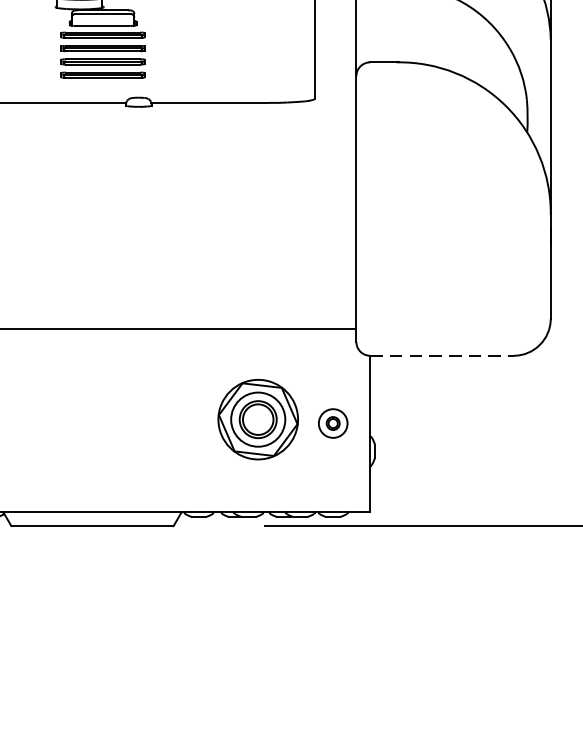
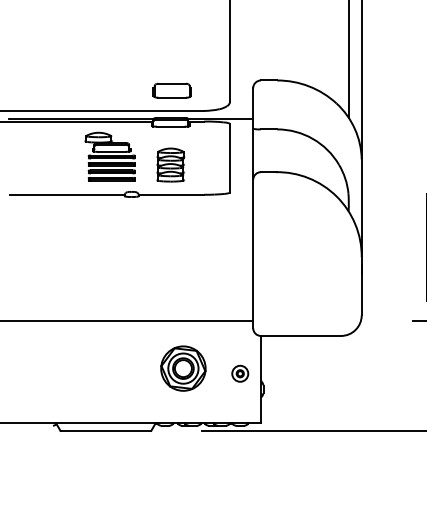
part: (208, 48) -> (170, 164), added
line: (442, 354) -> (301, 335), dashed -> solid
part: (258, 419) -> (183, 368), moved

